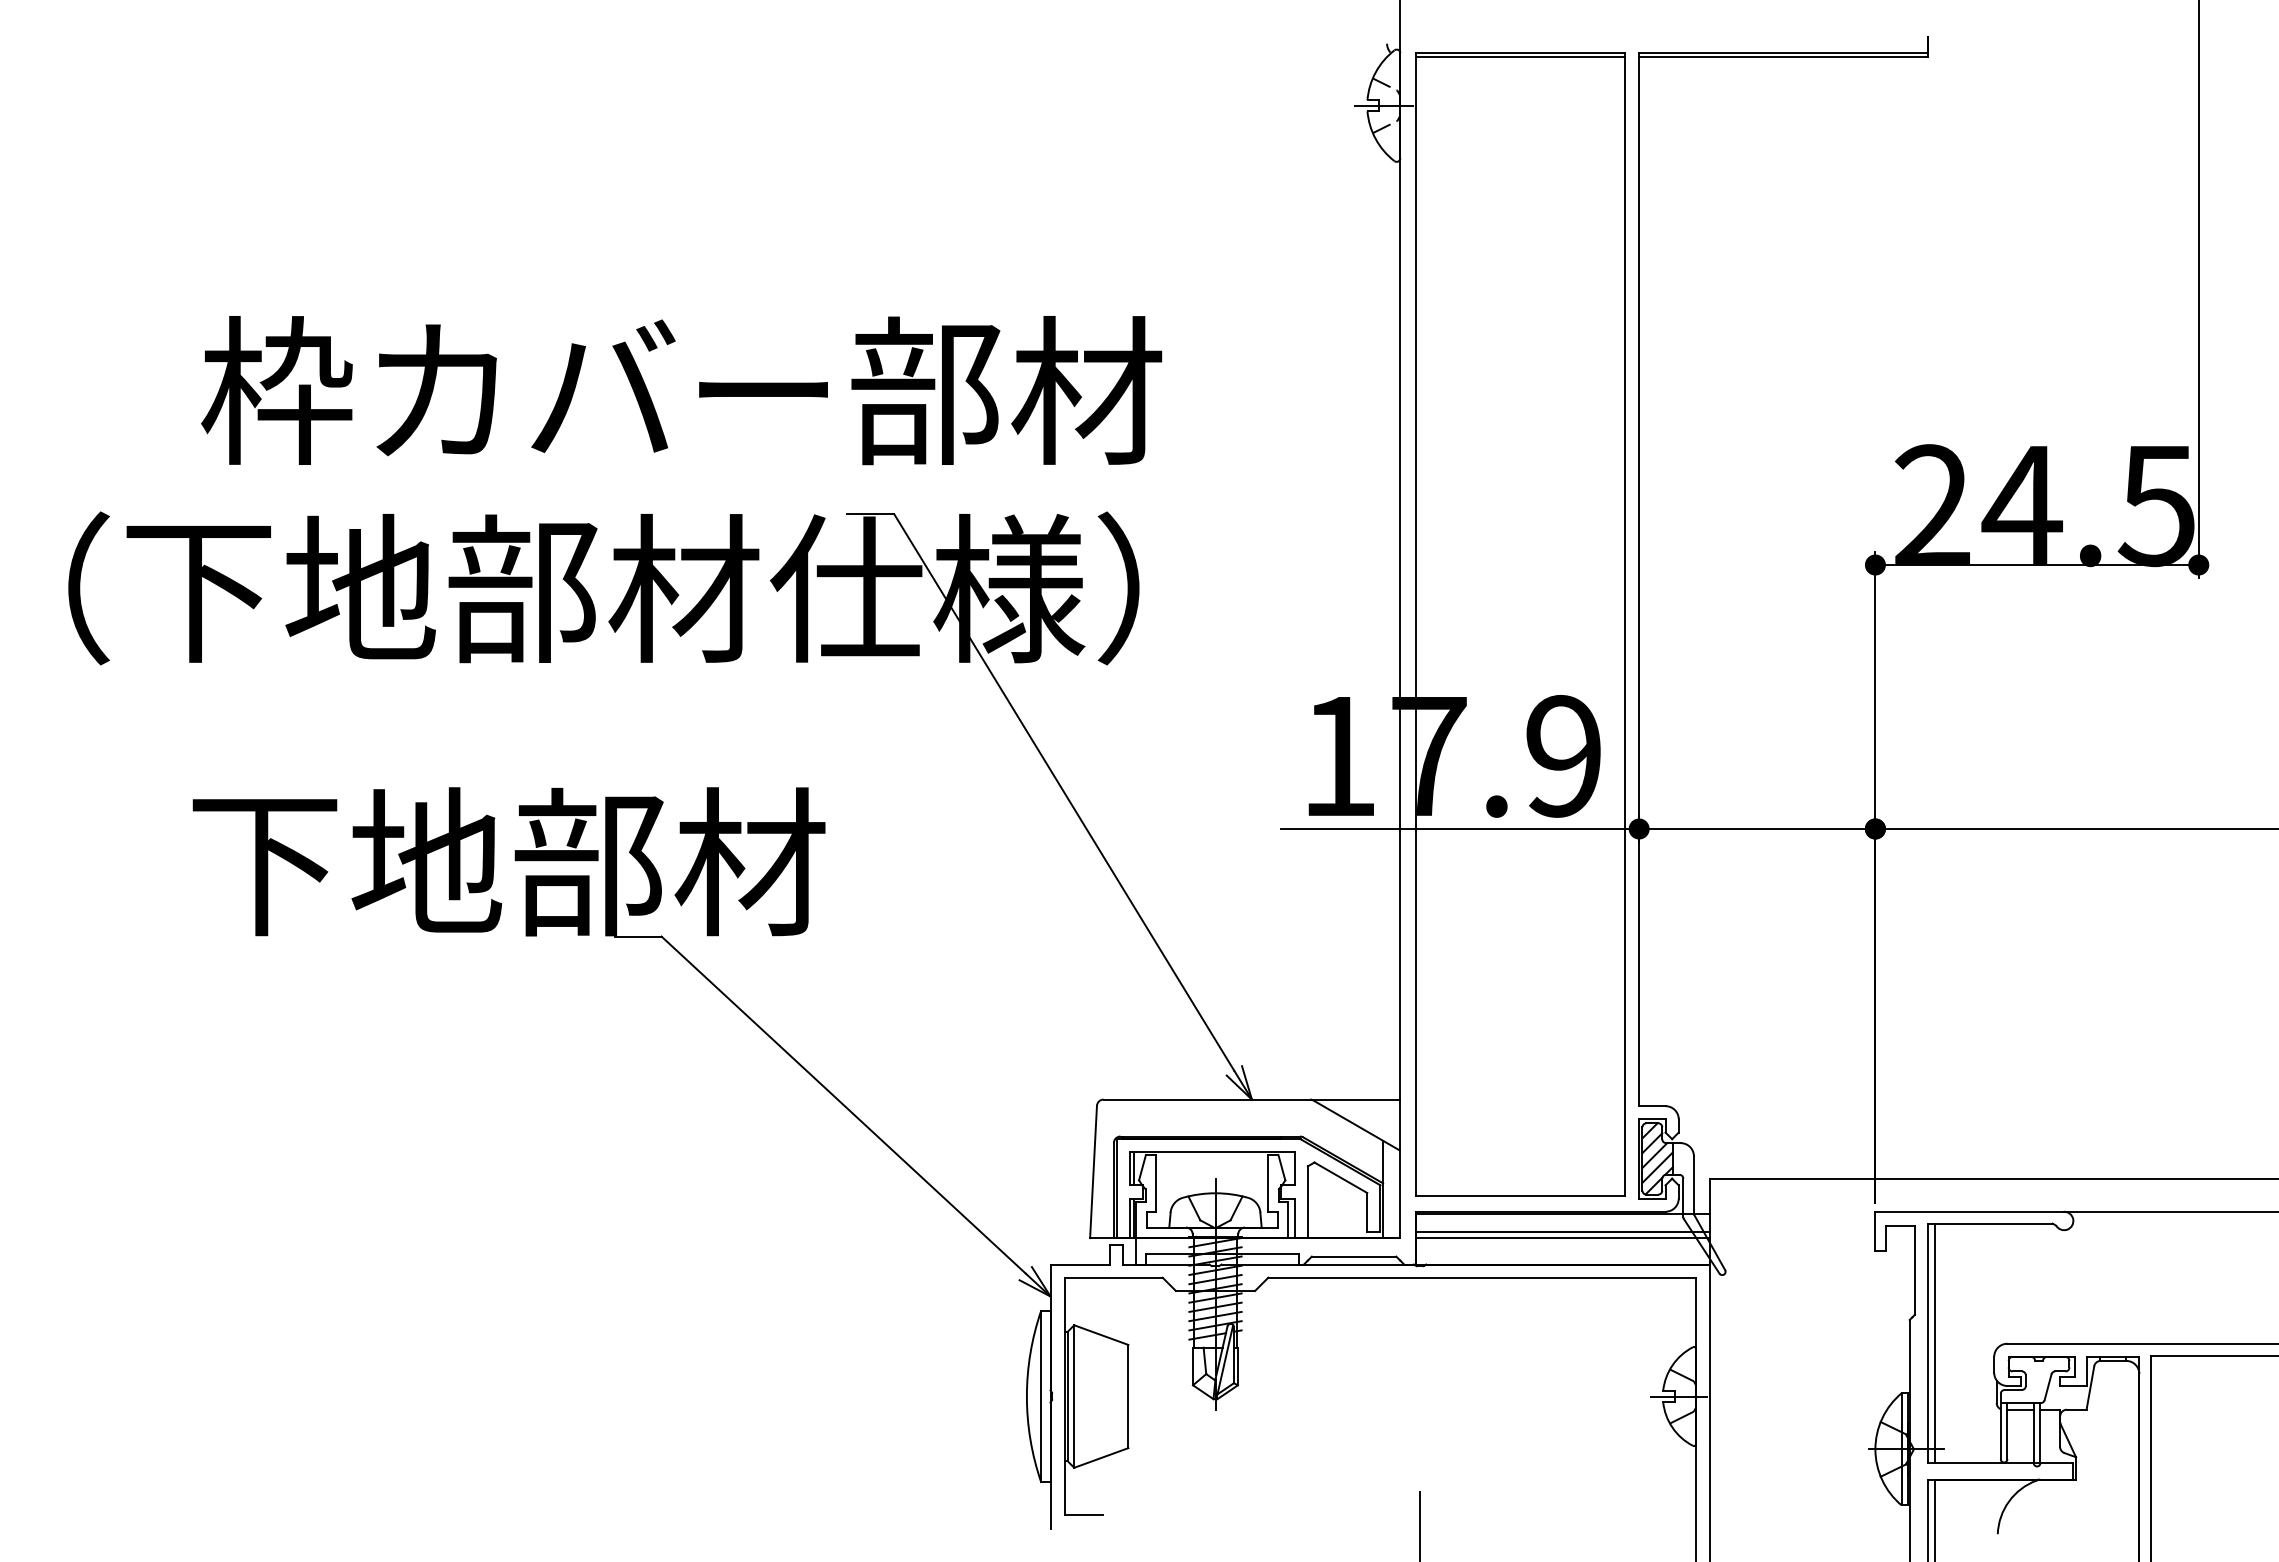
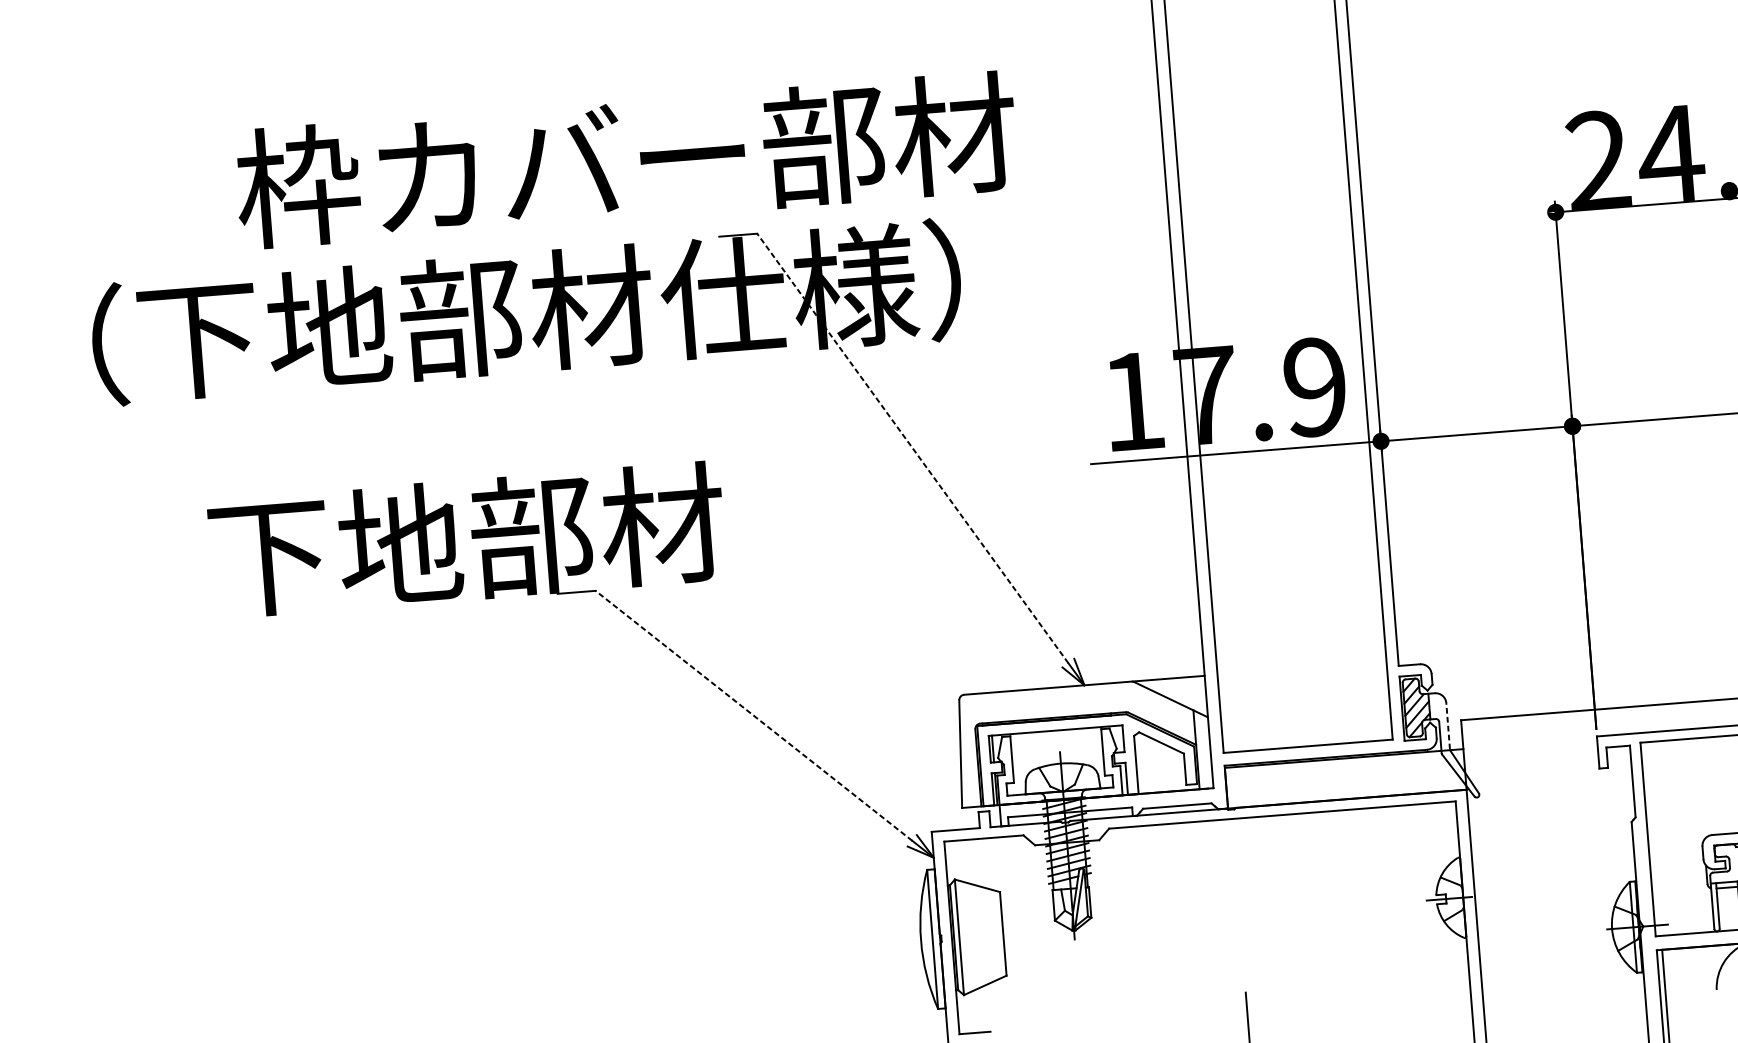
text: (681, 390) -> (626, 160), moved
line: (1064, 792) -> (912, 448), solid -> dashed
line: (843, 1104) -> (753, 715), solid -> dashed
line: (1693, 1184) -> (1447, 725), solid -> dashed
line: (1563, 1231) -> (1345, 772), removed
line: (1563, 1238) -> (1345, 778), removed
line: (1934, 1342) -> (1653, 838), removed

